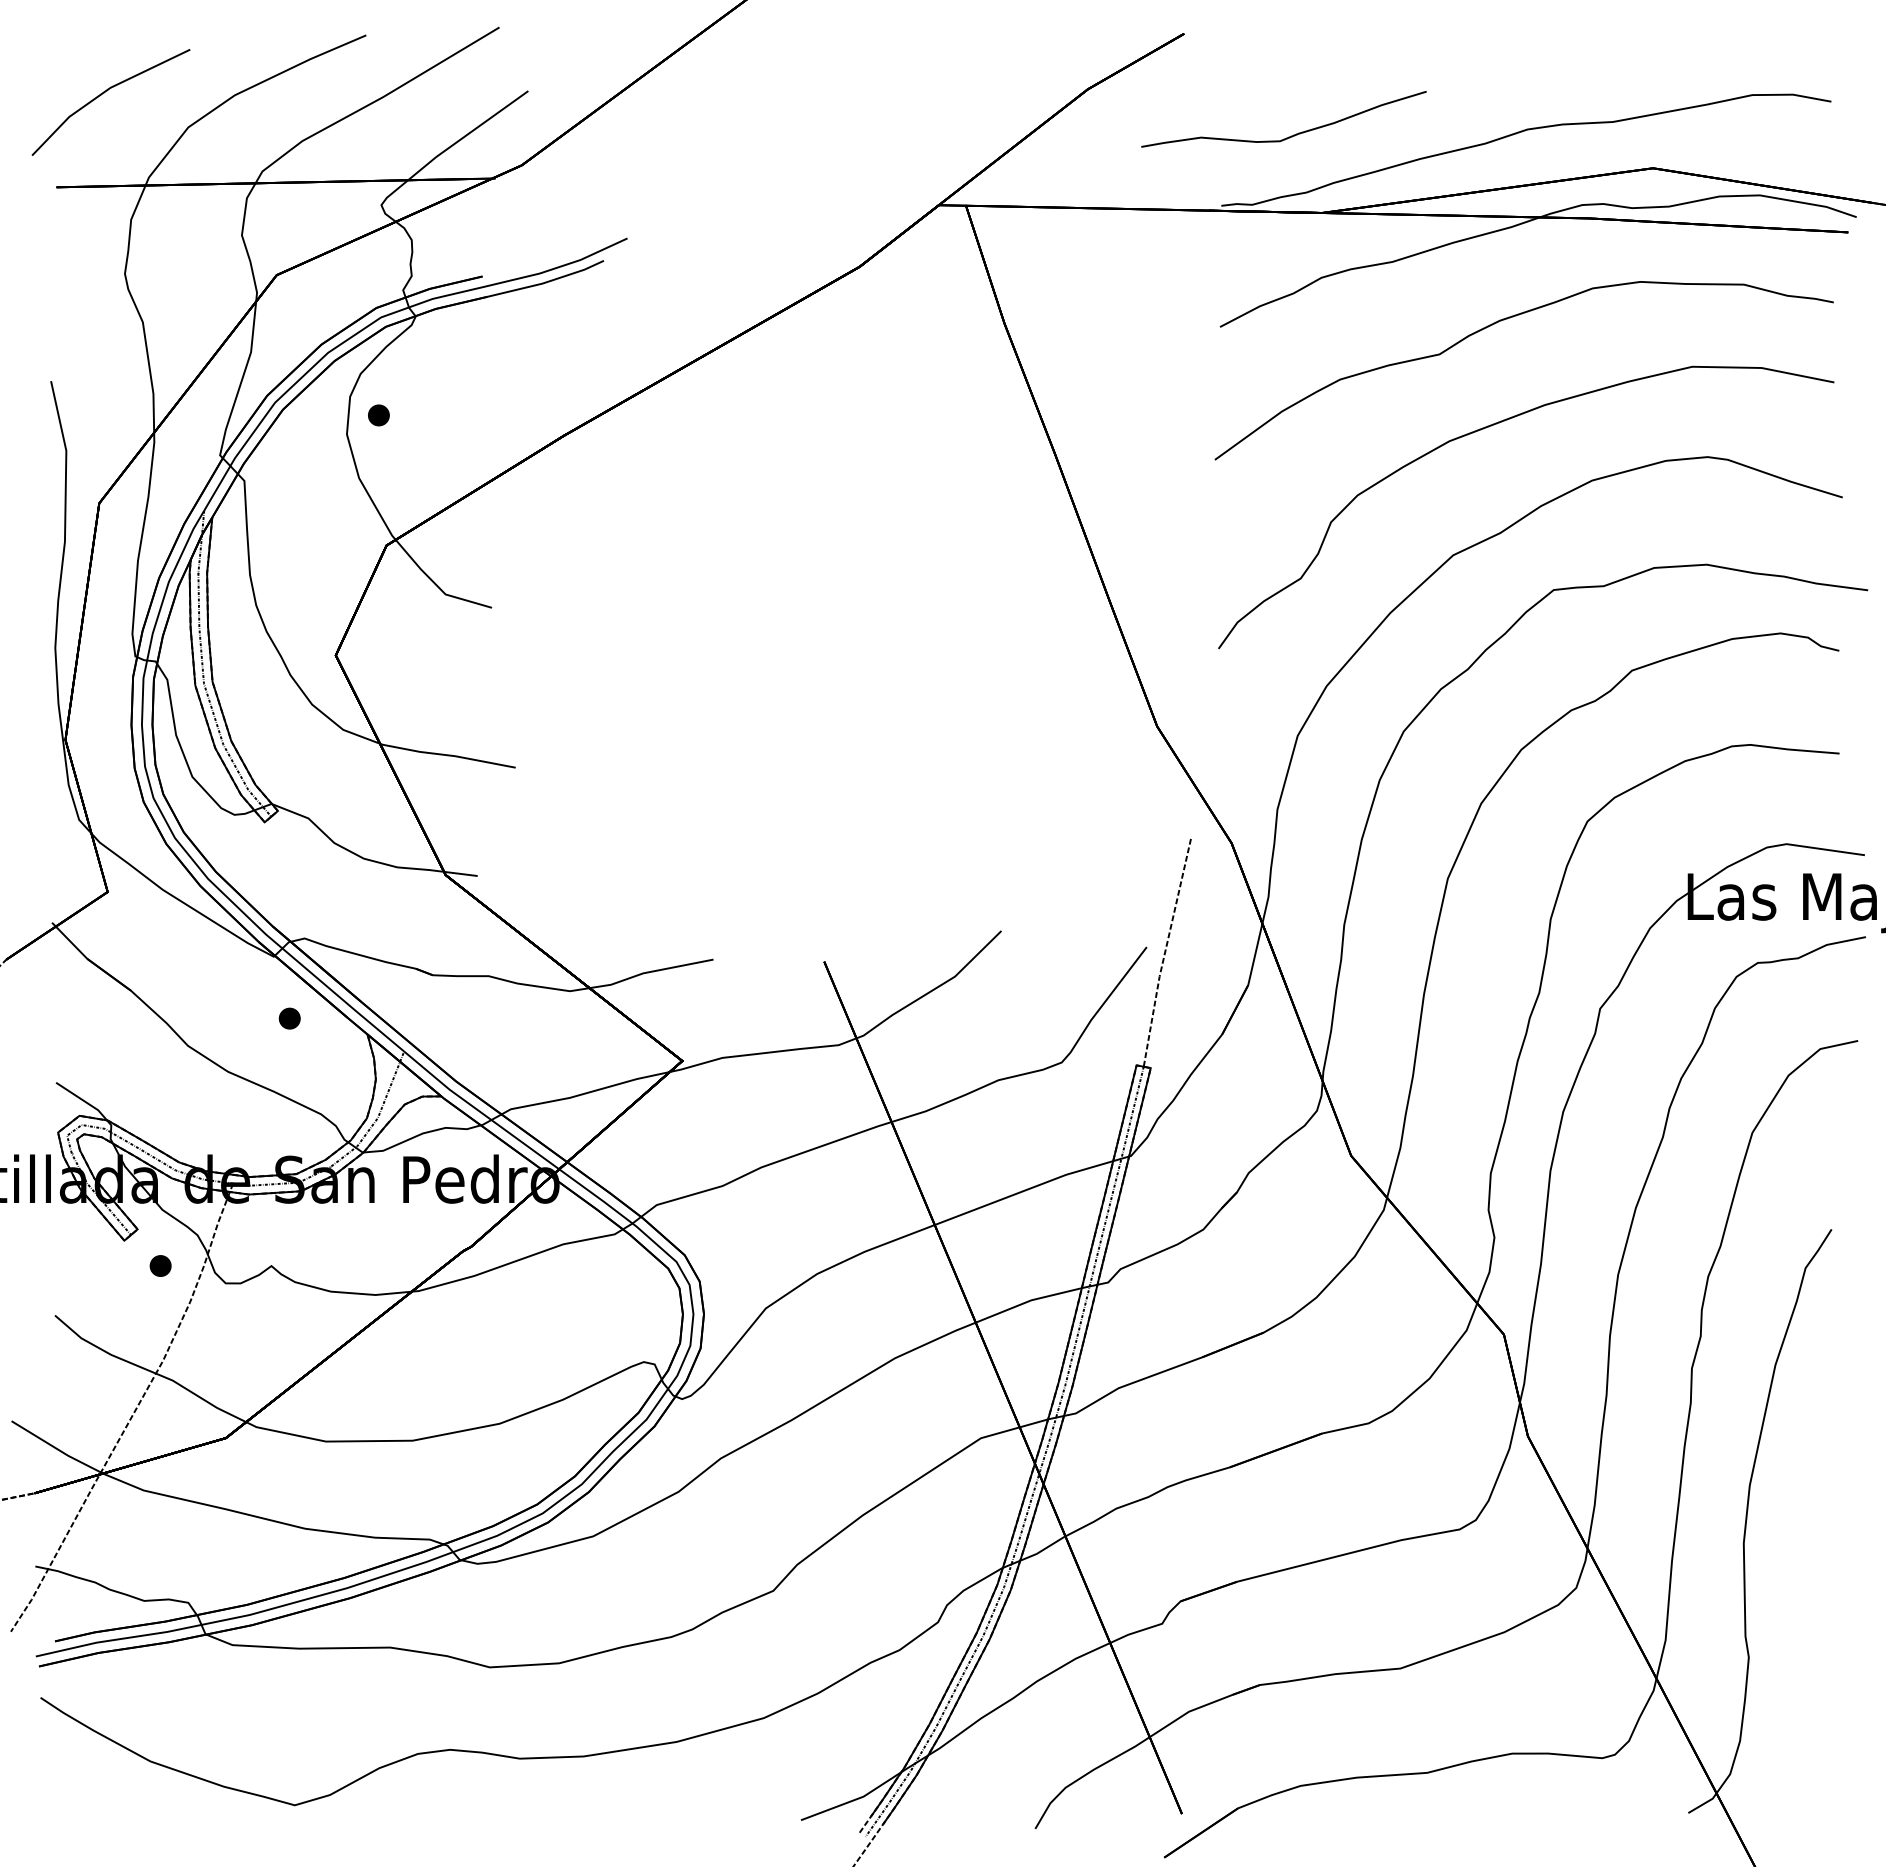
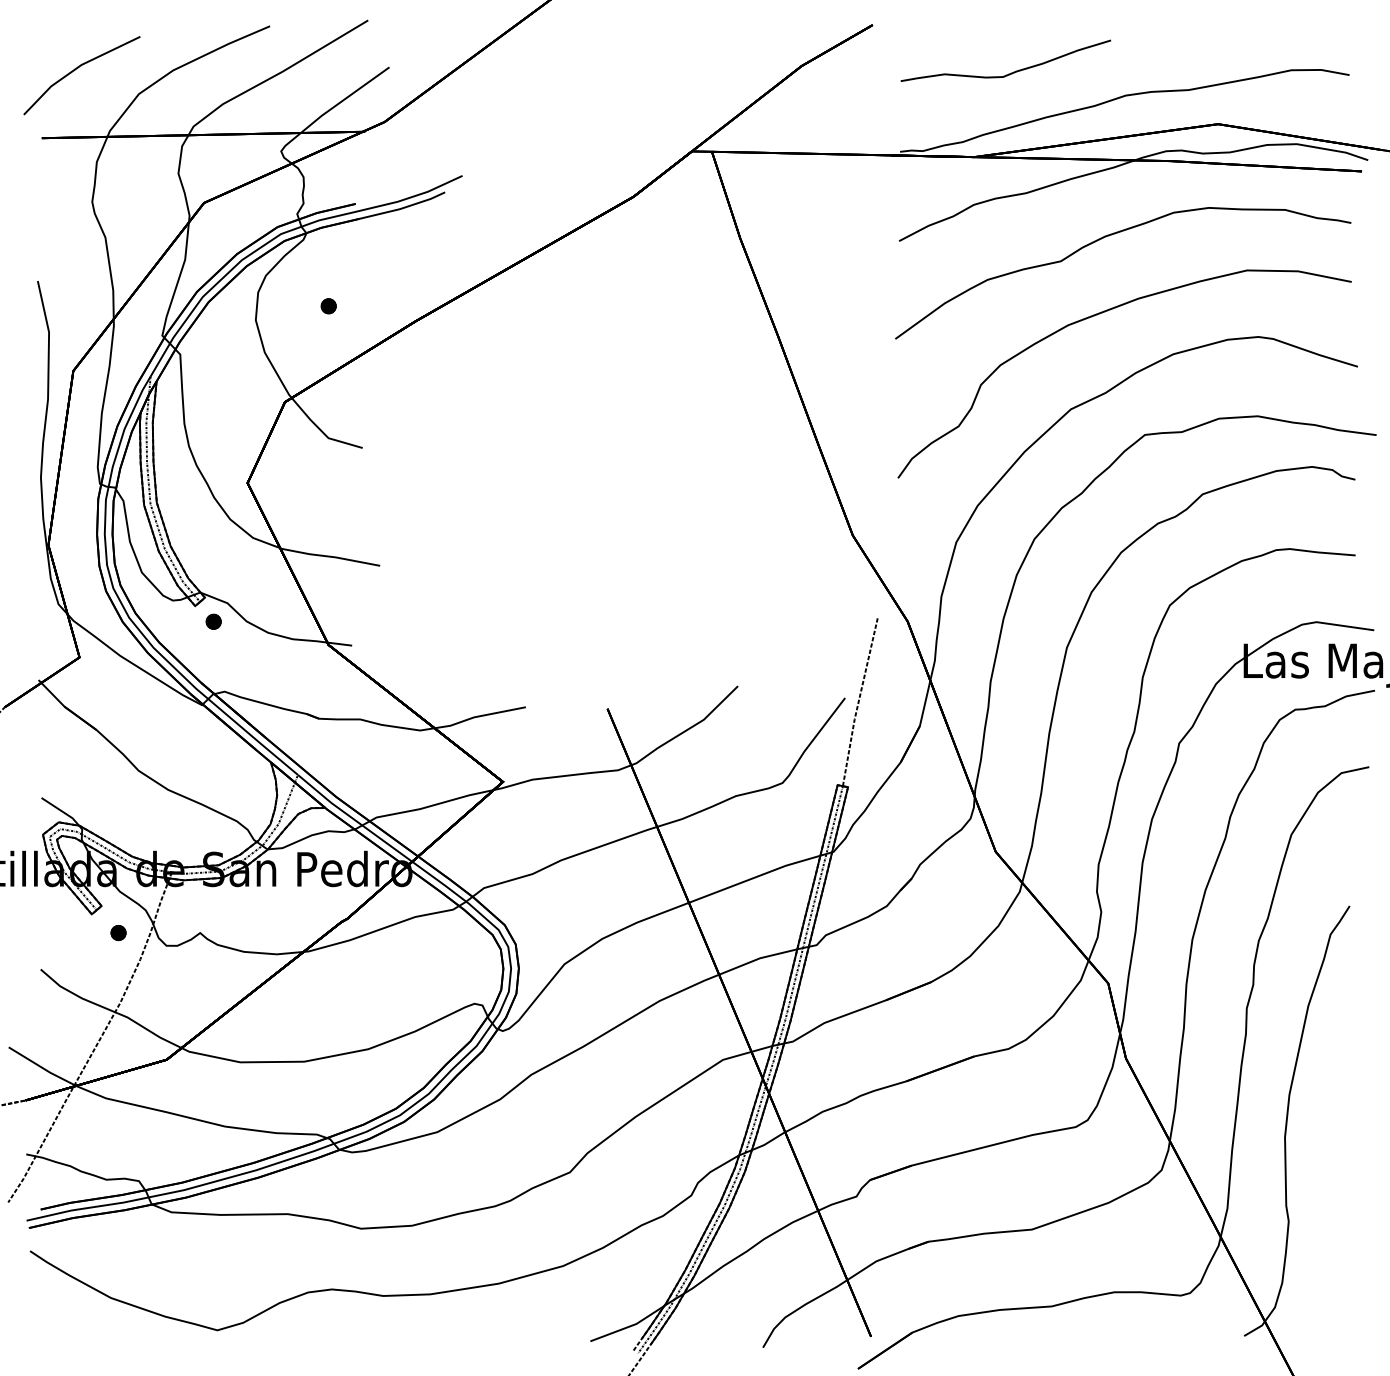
curve: (1288, 136) -> (1009, 73), moved
part: (378, 415) -> (328, 306), moved
part: (289, 1018) -> (213, 621), moved

